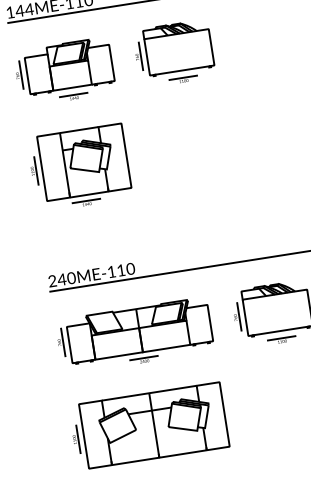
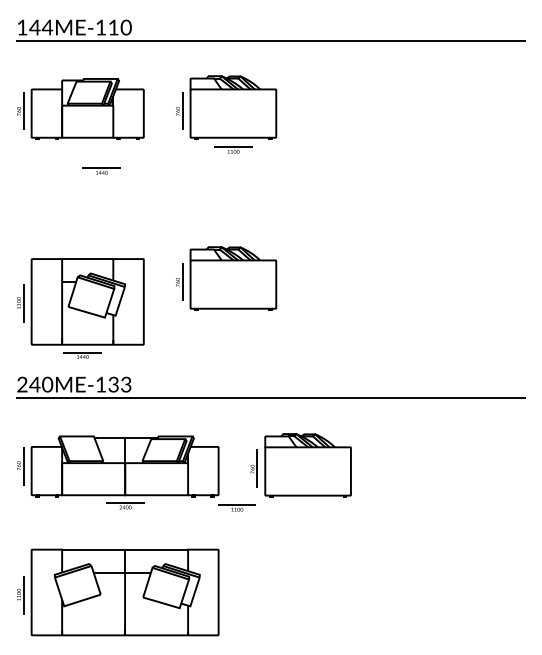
part: (73, 96) -> (101, 170), moved
part: (79, 168) -> (80, 308), moved
part: (193, 177) -> (226, 278), added
text: (125, 269) -> (119, 384), 240ME-110 -> 240ME-133
part: (281, 340) -> (236, 507), moved

